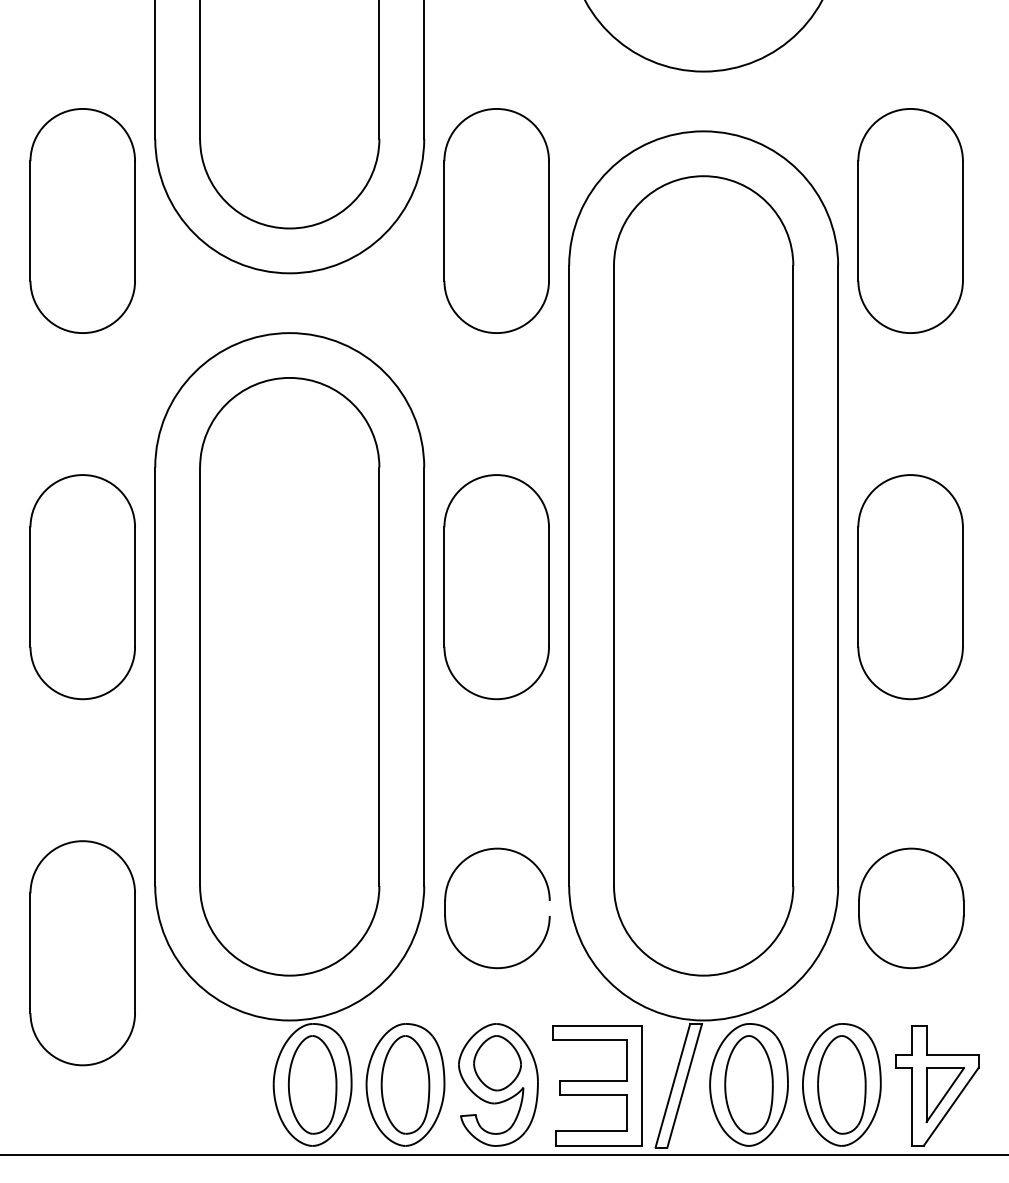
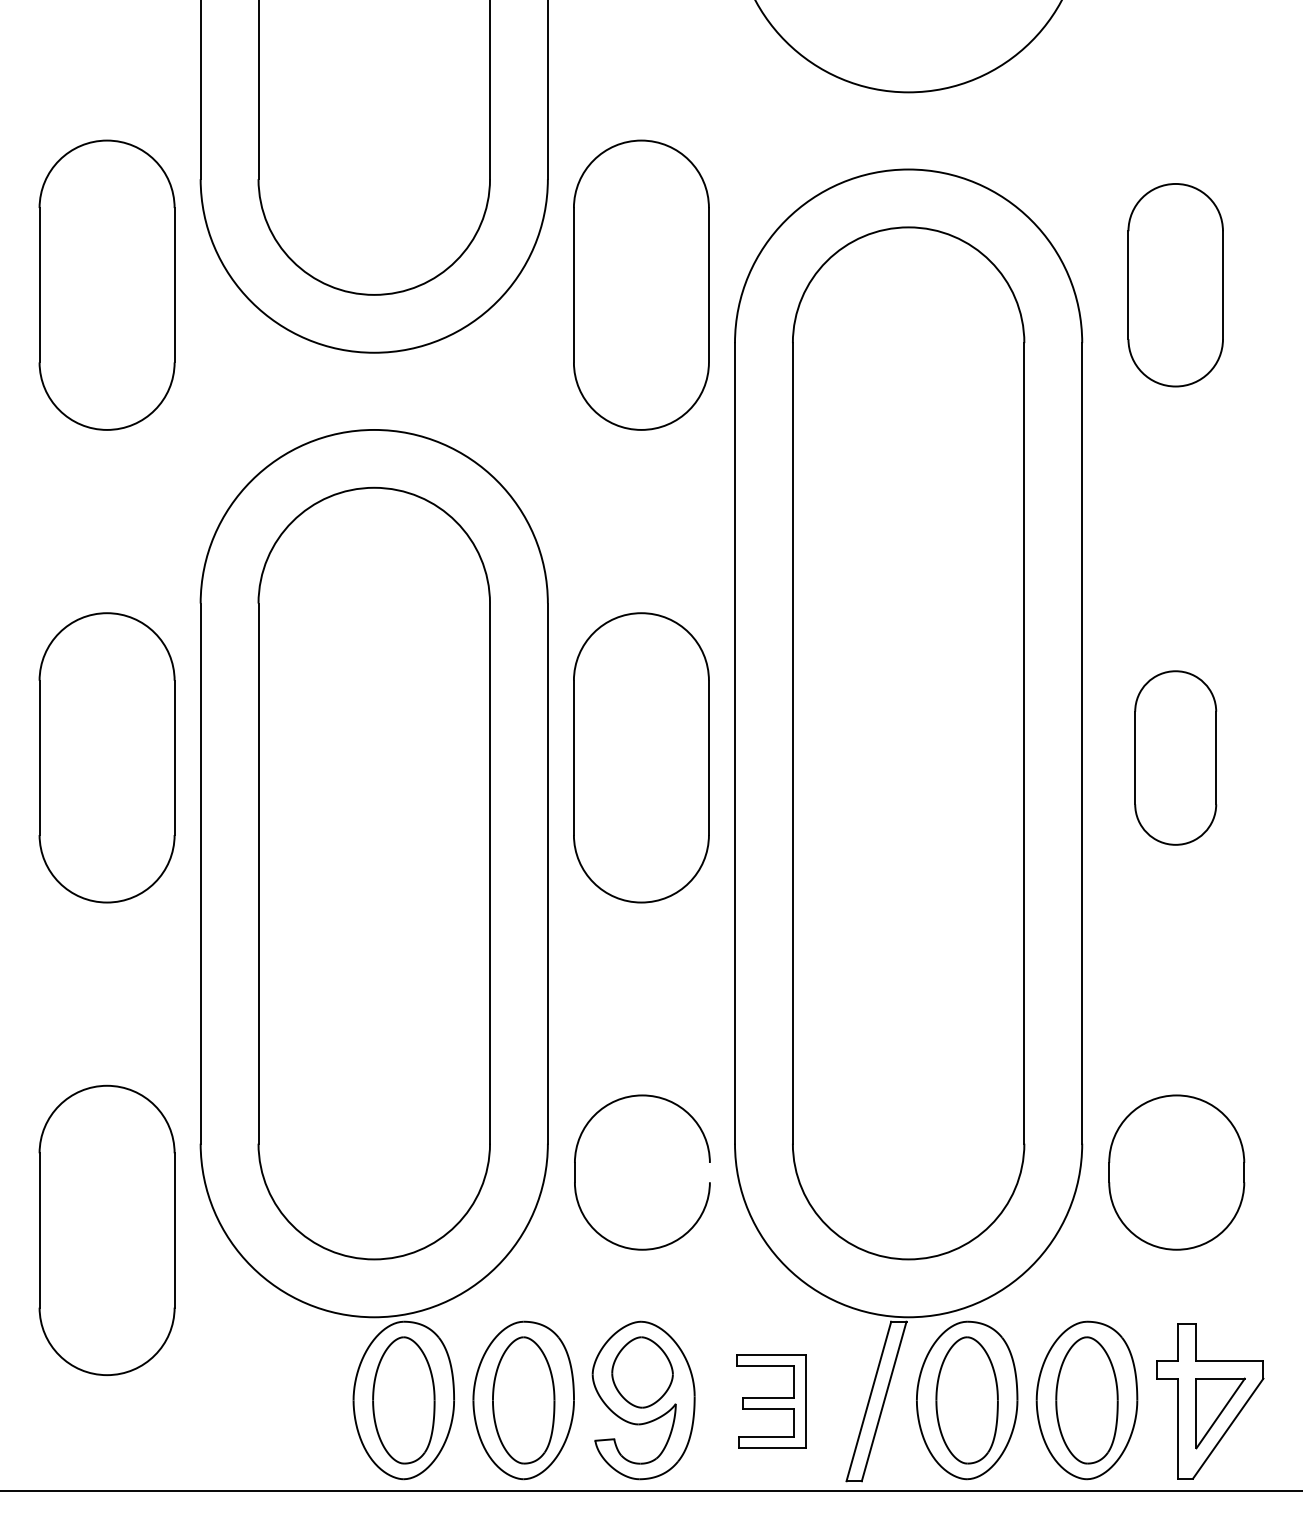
part: (910, 220) -> (1175, 284), size x0.7
part: (910, 587) -> (1175, 758), size x0.6
part: (597, 1085) -> (771, 1401), size x0.6

